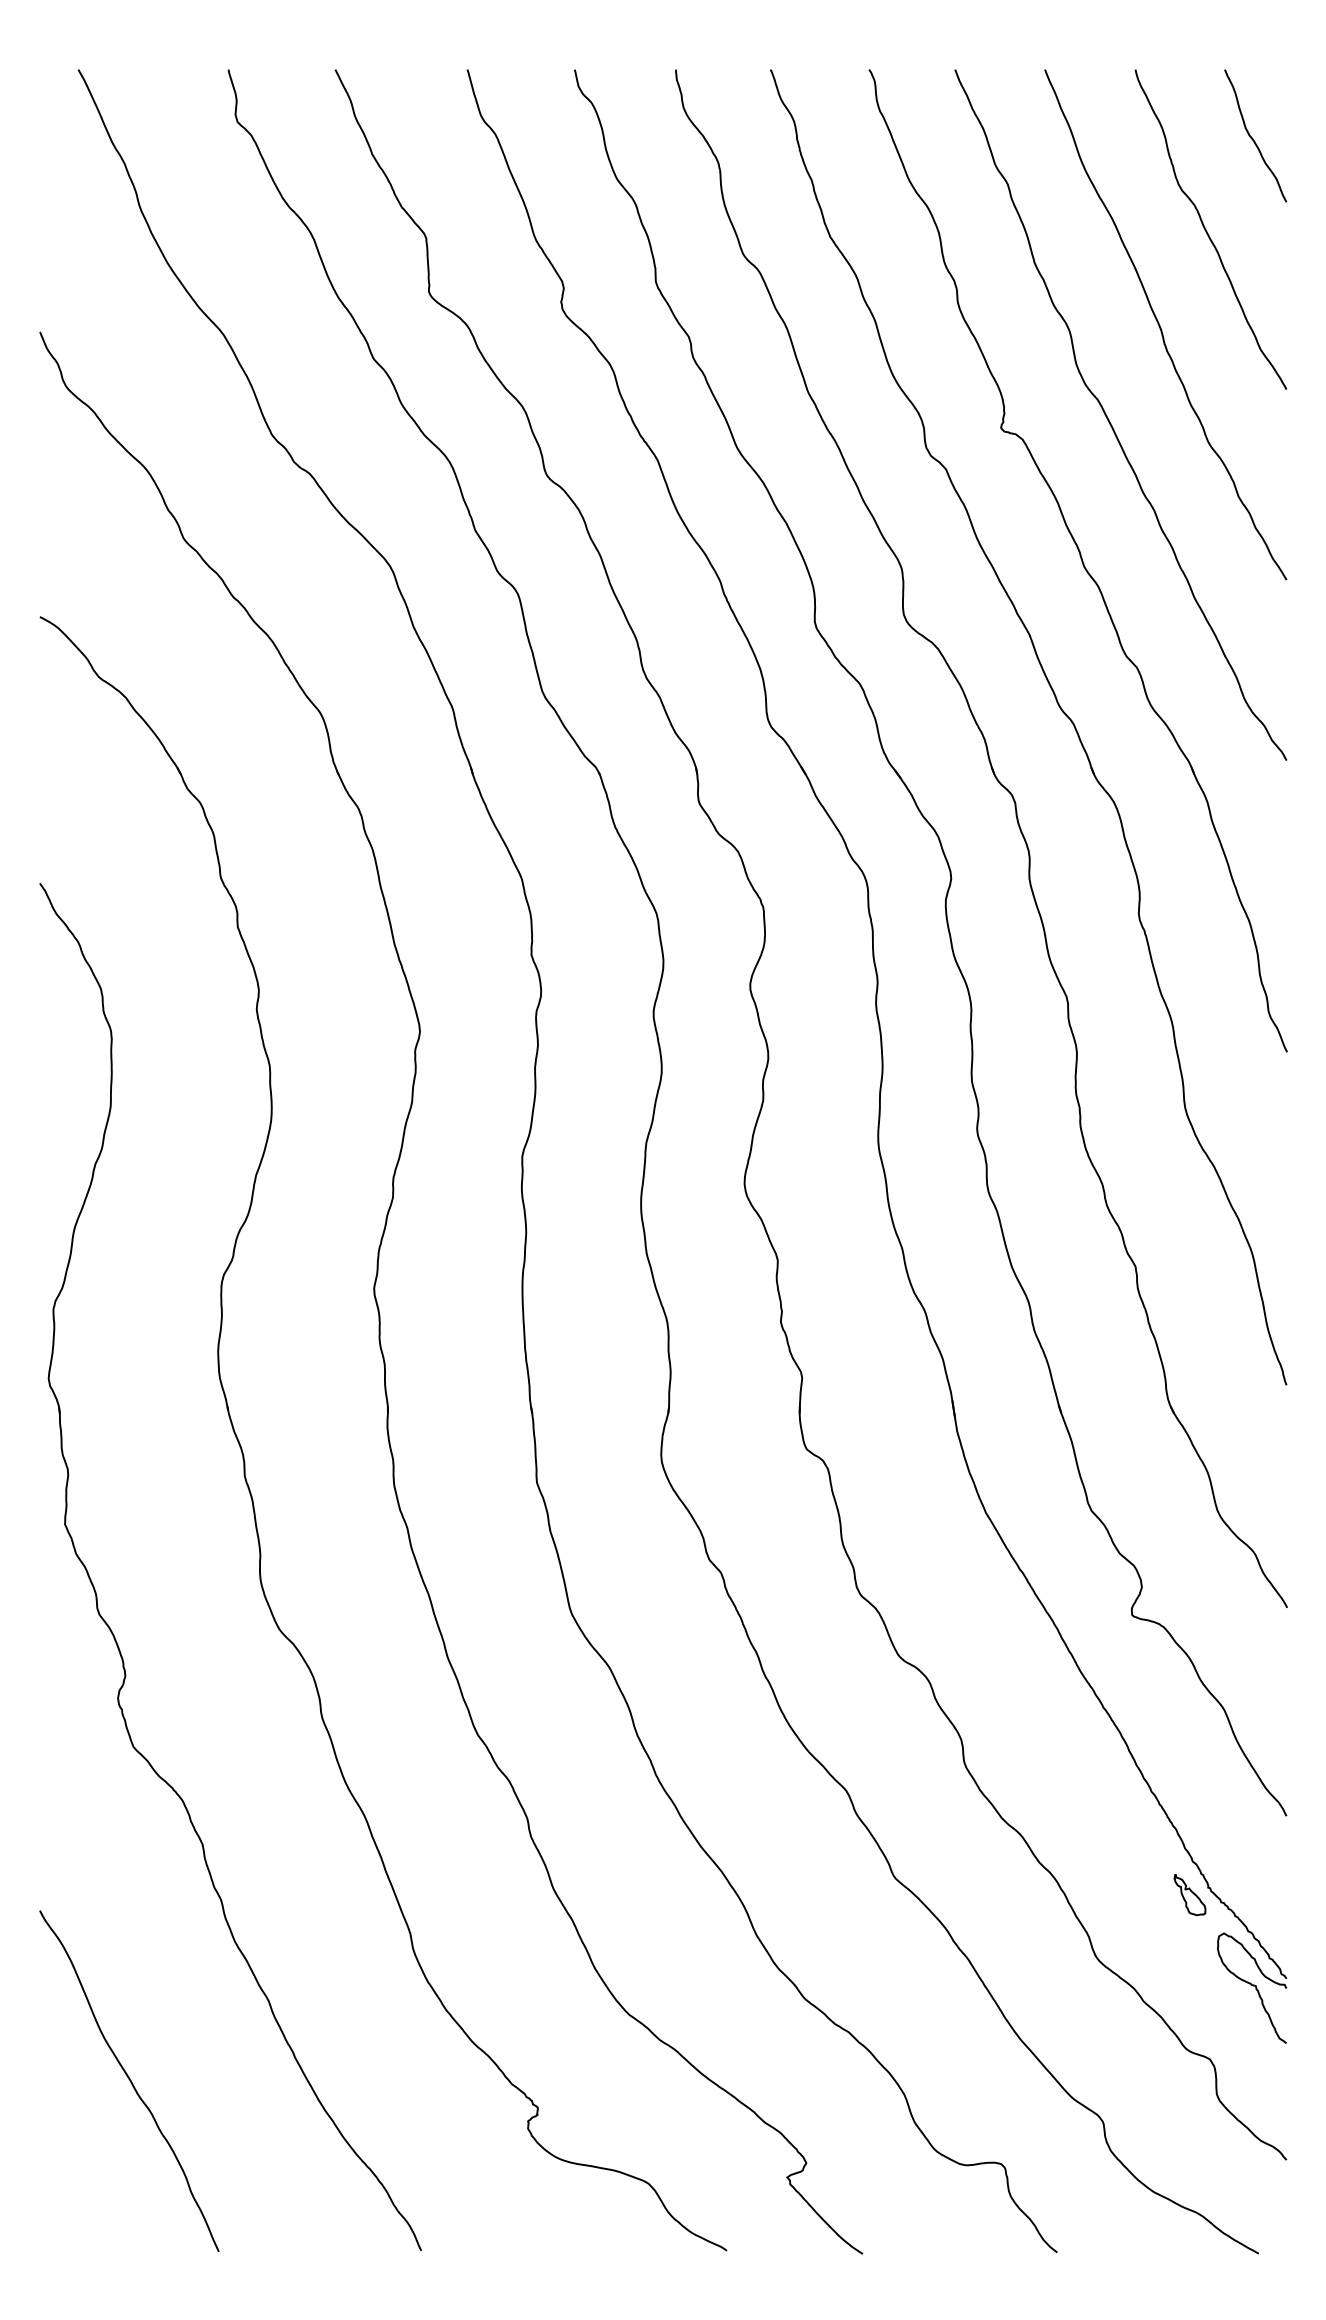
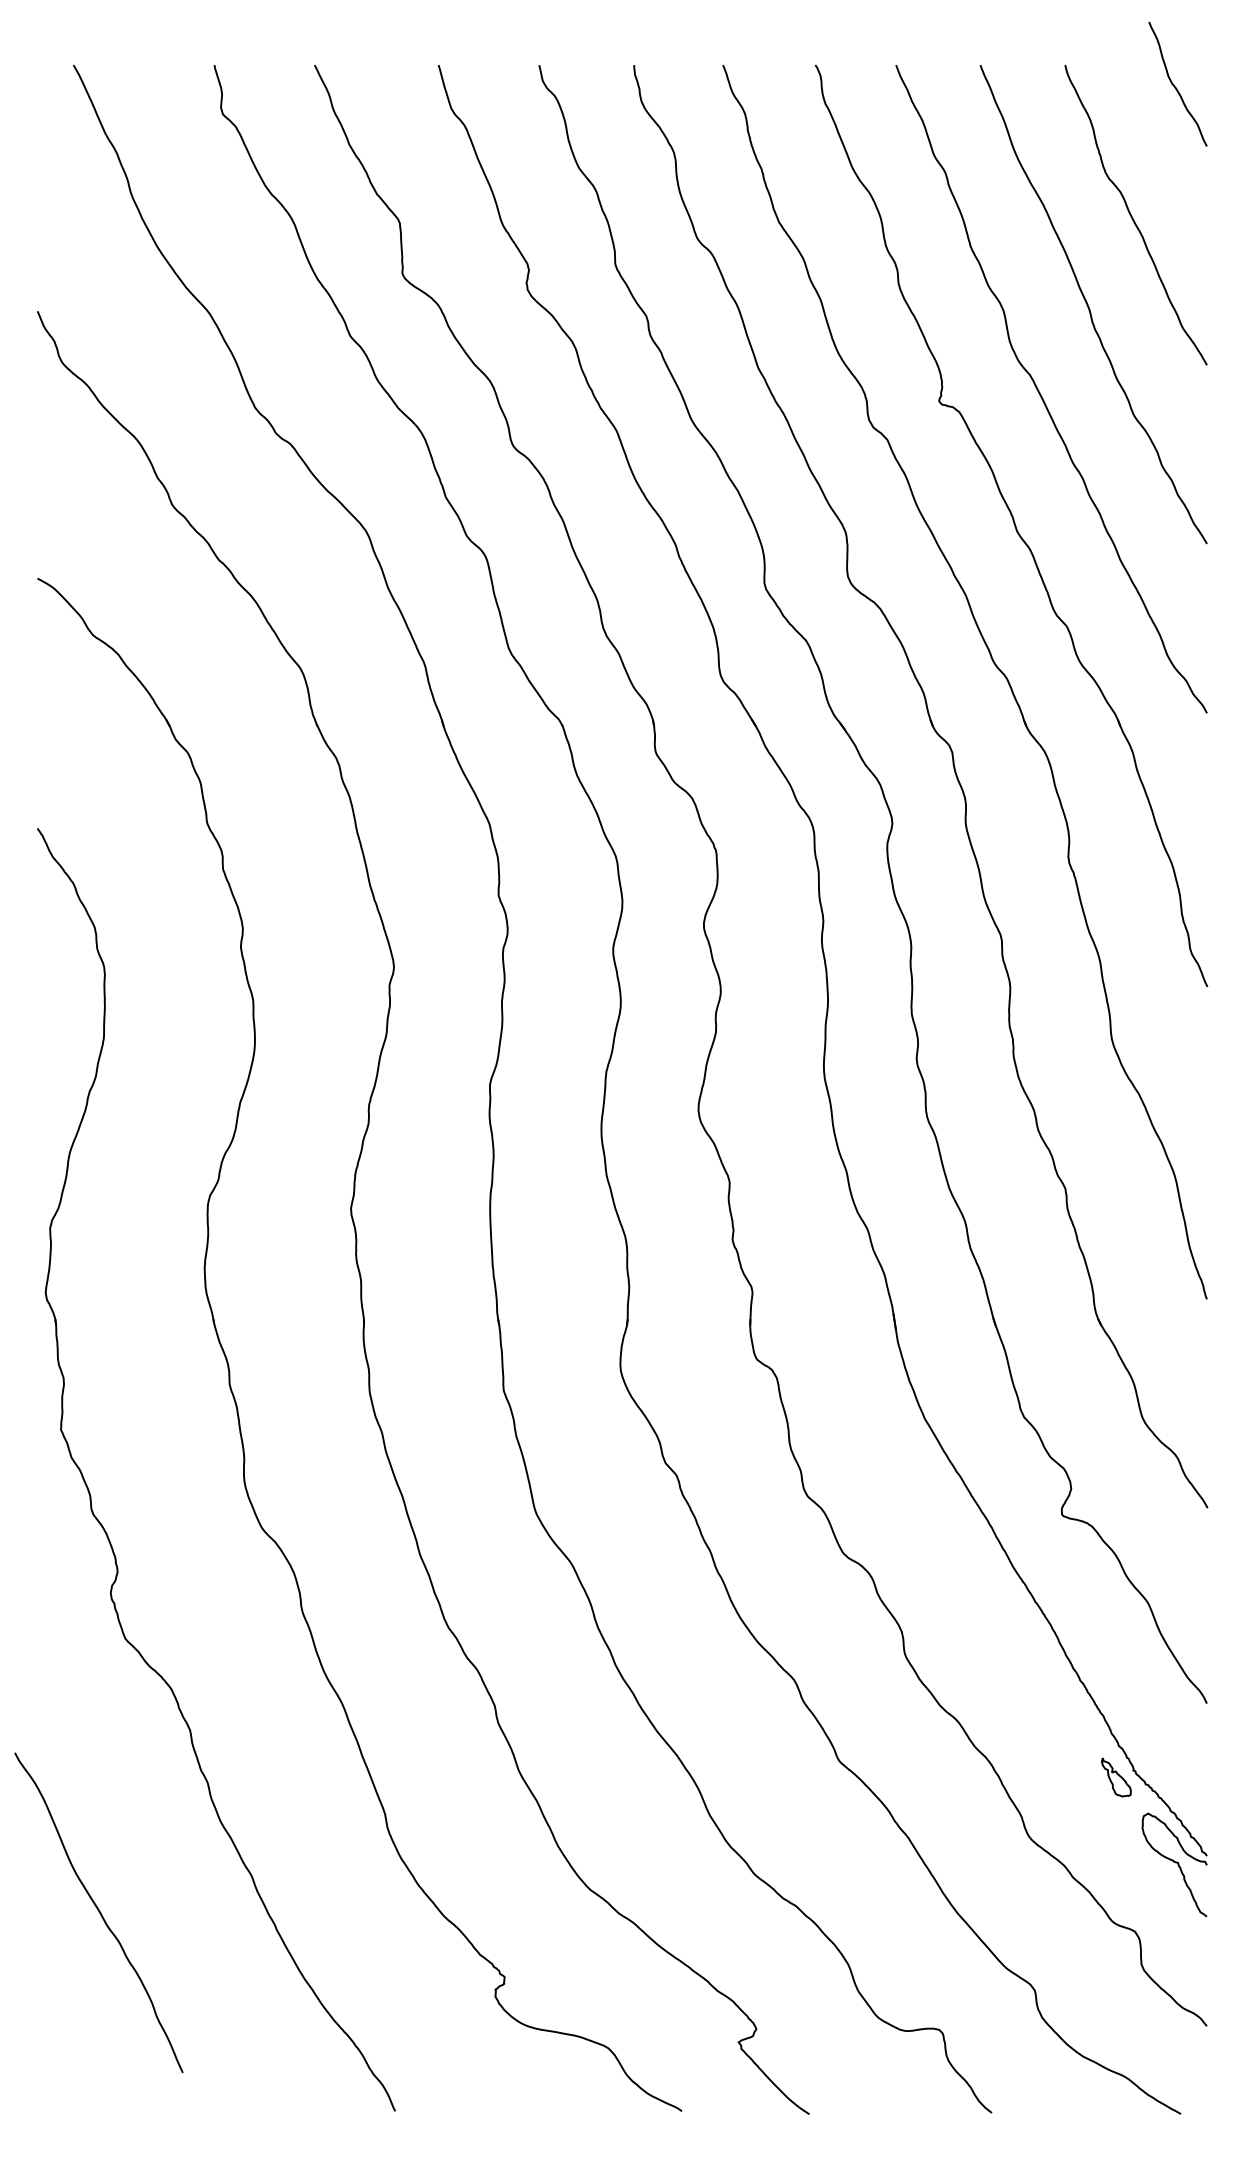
curve: (1252, 137) -> (1175, 85), moved
curve: (129, 2080) -> (99, 1912), moved

